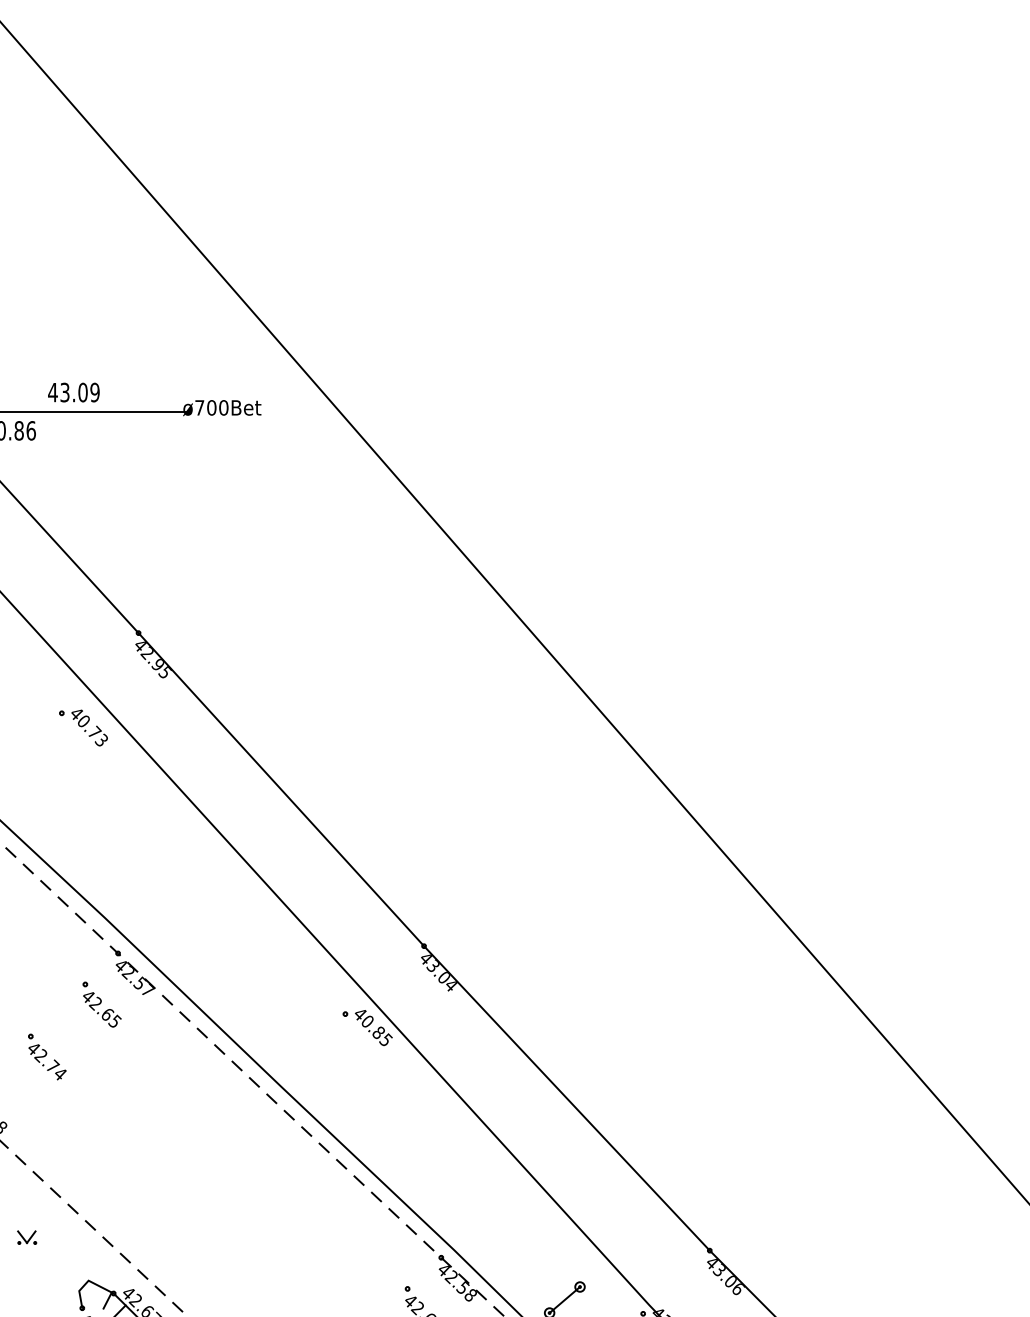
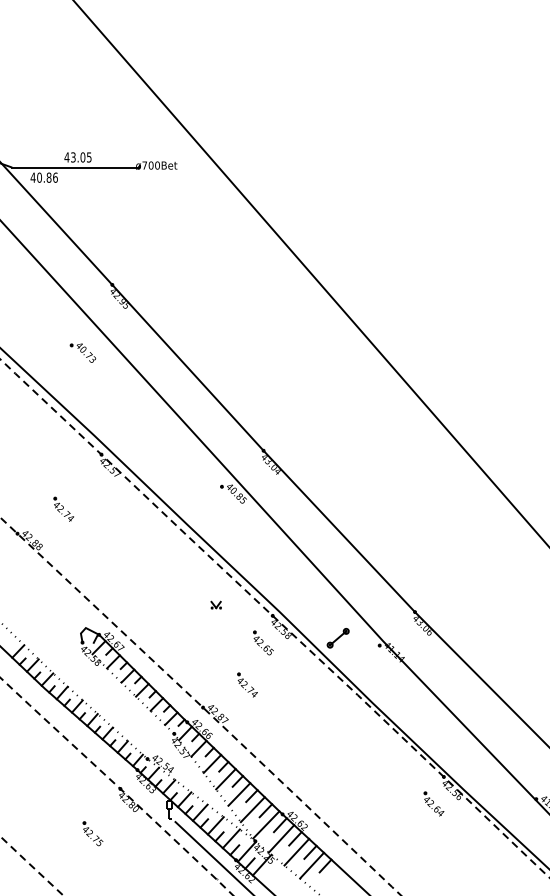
text: (93, 392) -> (88, 157), 43.09 -> 43.05
part: (82, 726) -> (82, 352), moved
part: (101, 1004) -> (92, 481), removed
part: (25, 1236) -> (215, 604), moved

